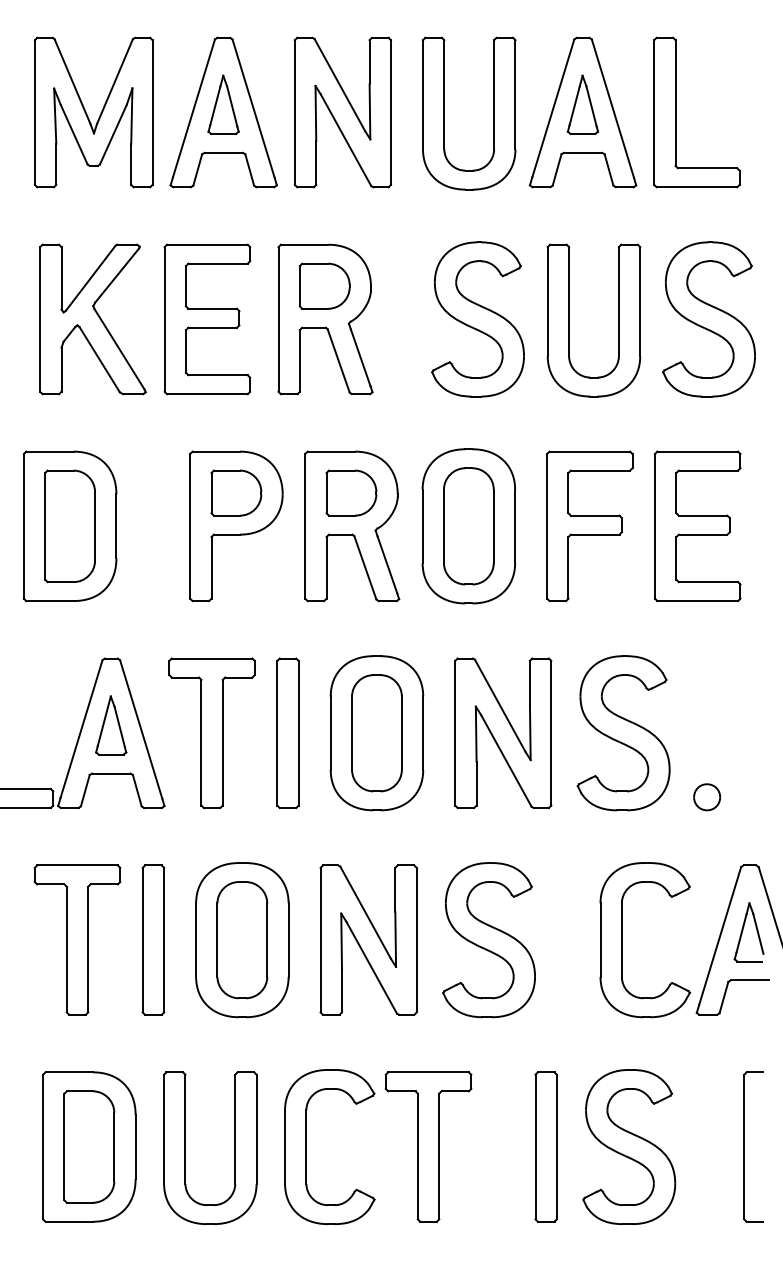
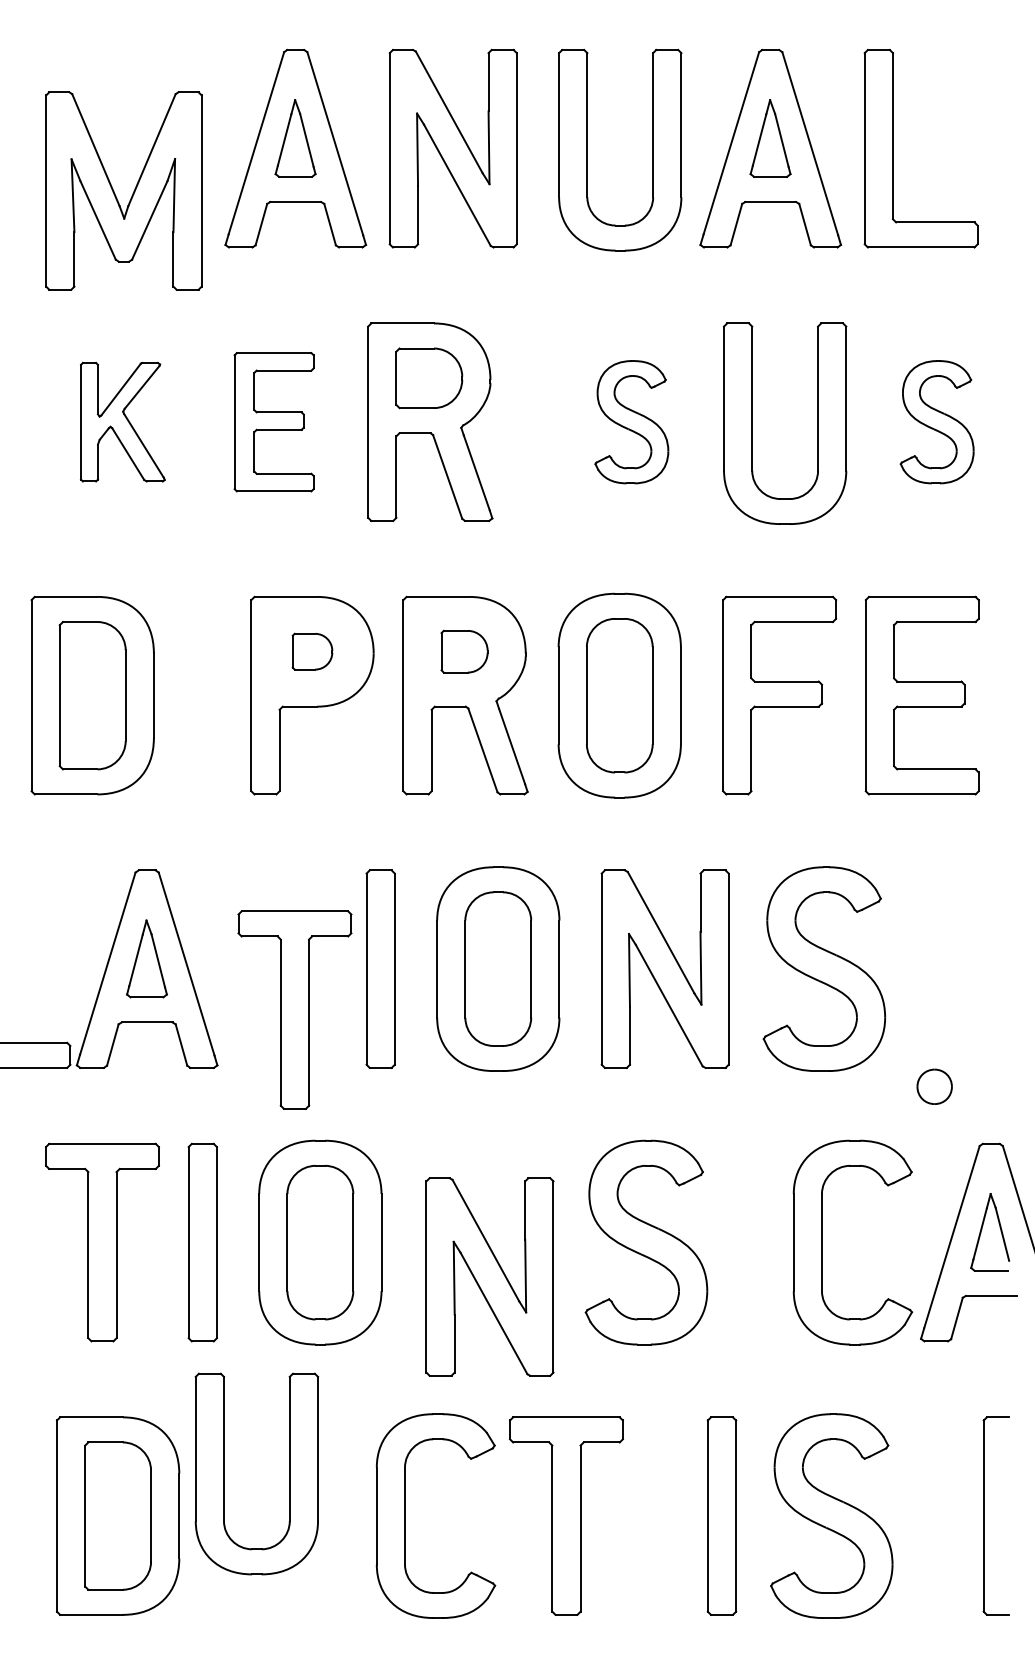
part: (87, 114) -> (115, 193), moved
part: (92, 319) -> (122, 422), size x0.6
part: (207, 319) -> (274, 422), size x0.7
part: (477, 319) -> (631, 422), size x0.6
part: (708, 319) -> (936, 422), size x0.6
part: (236, 492) -> (312, 650), size x0.6
part: (351, 492) -> (464, 650), size x0.7
part: (211, 732) -> (294, 1009), moved
part: (707, 797) -> (935, 1087), moved
part: (368, 939) -> (489, 1276), moved
part: (234, 1147) -> (288, 1473), moved

